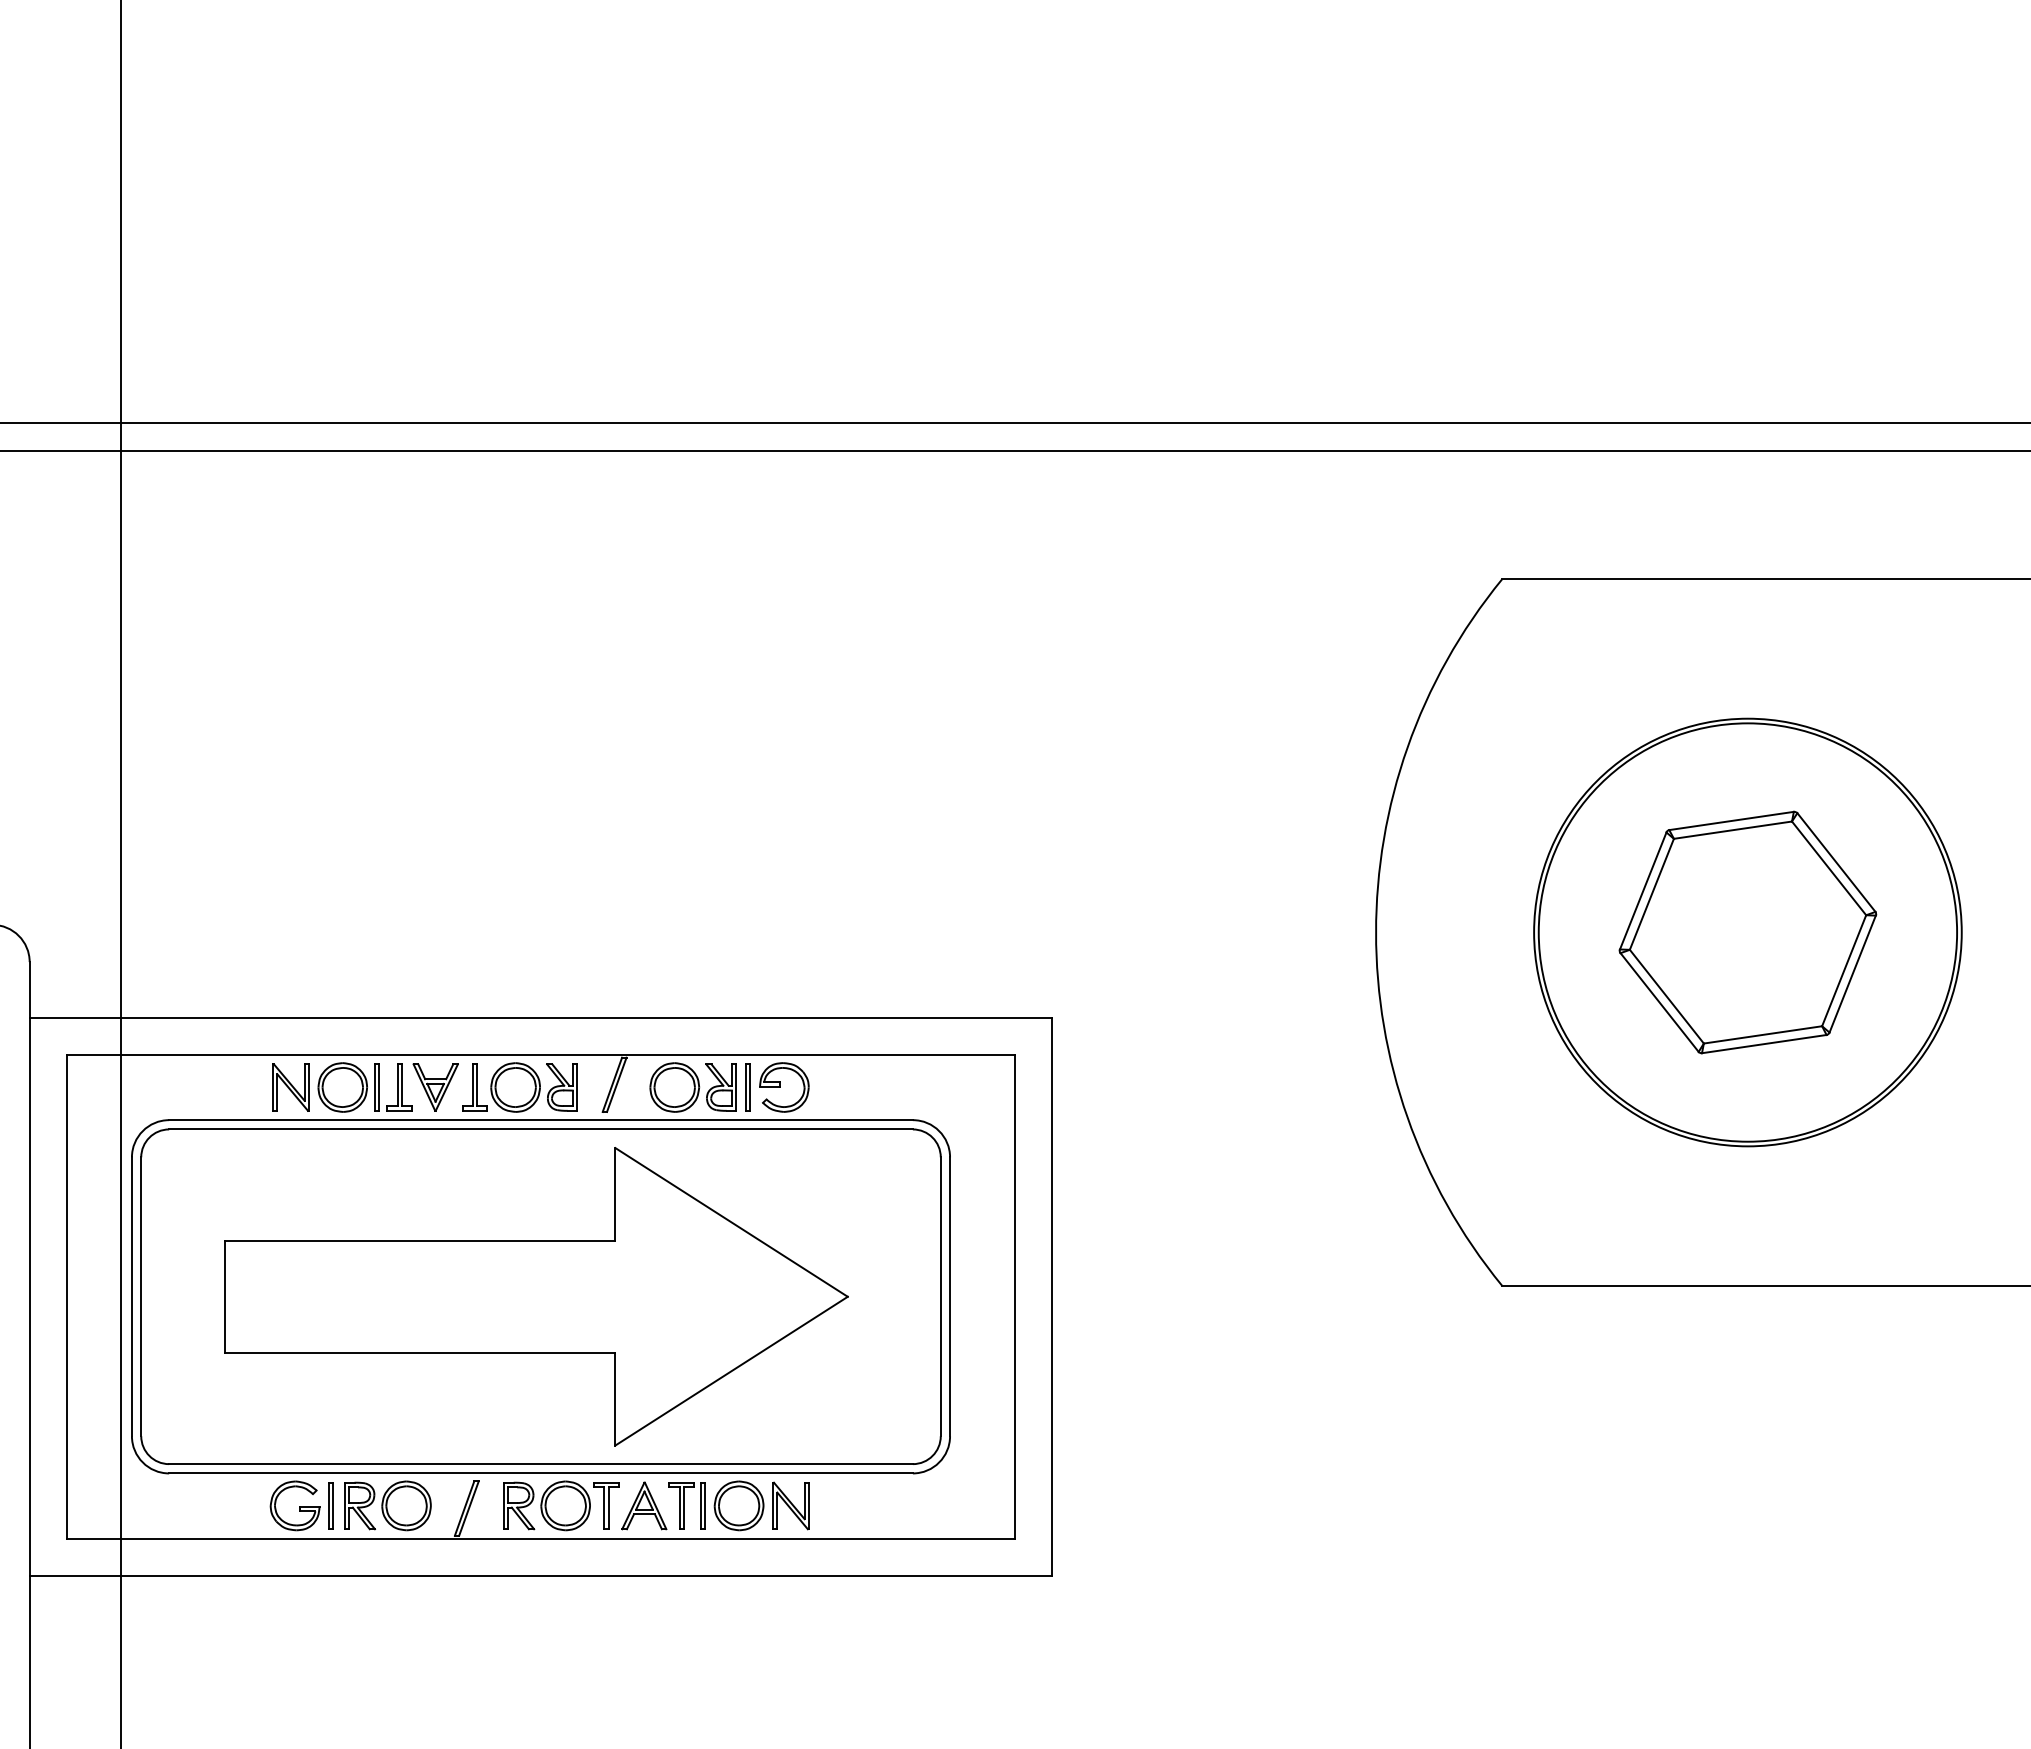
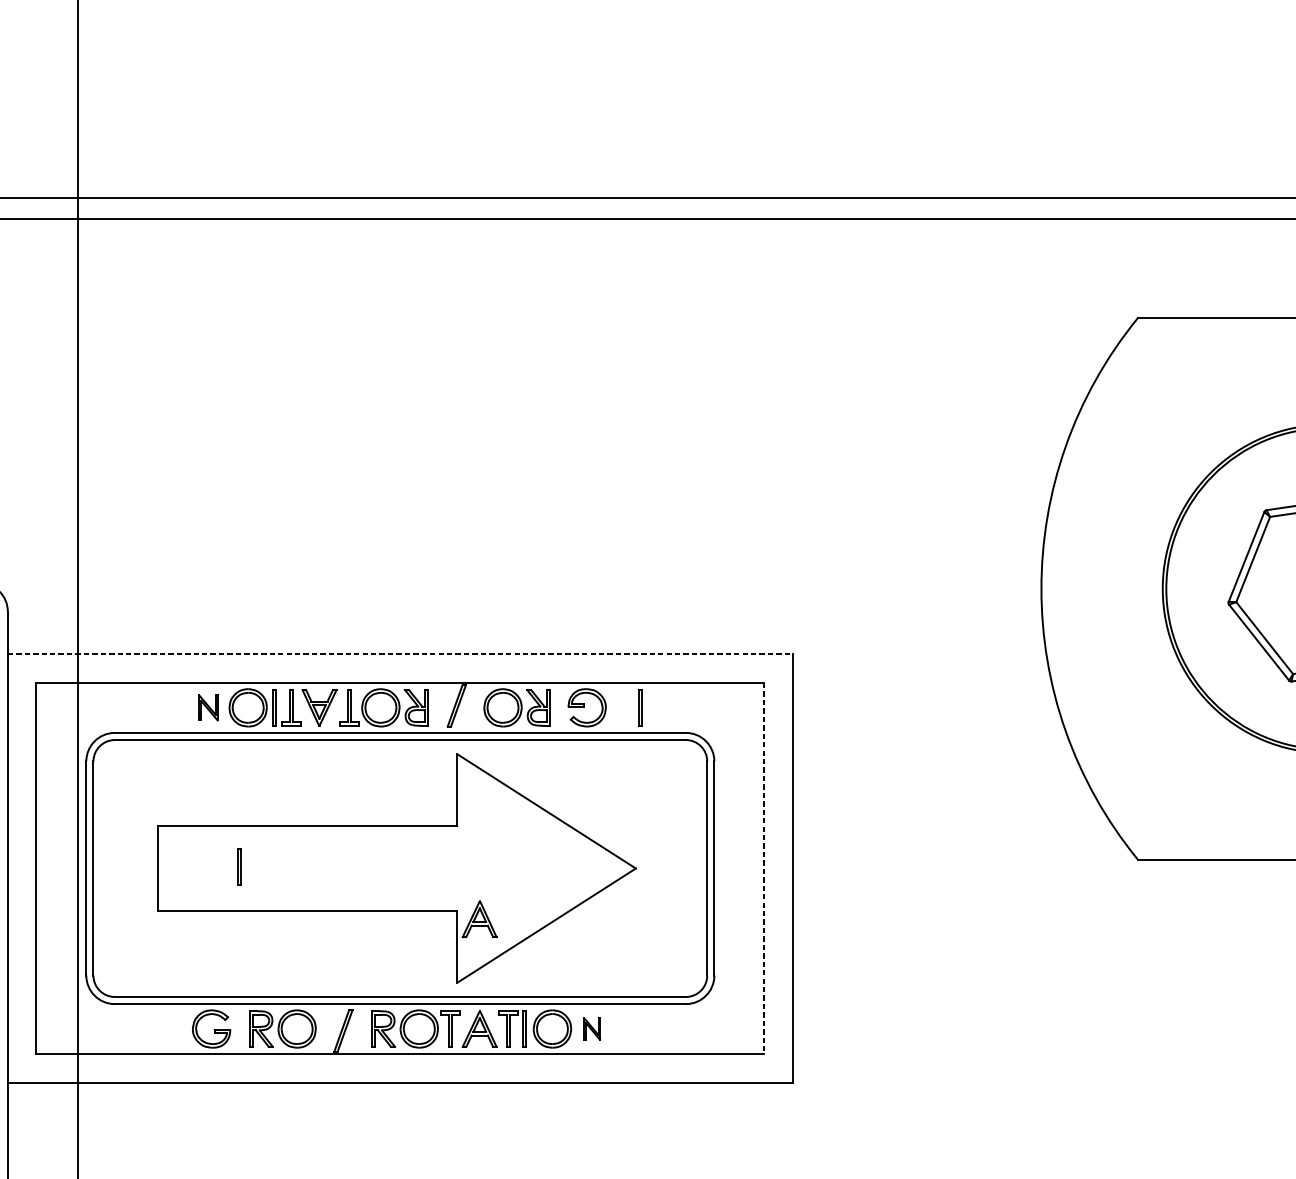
line: (541, 1017) -> (400, 654), solid -> dashed
part: (290, 1087) -> (208, 707), size x0.7
part: (747, 1087) -> (639, 707), moved
line: (1015, 1296) -> (764, 868), solid -> dashed
part: (644, 1362) -> (479, 918), added
part: (330, 1505) -> (238, 866), moved
part: (790, 1505) -> (591, 1028), size x0.6

